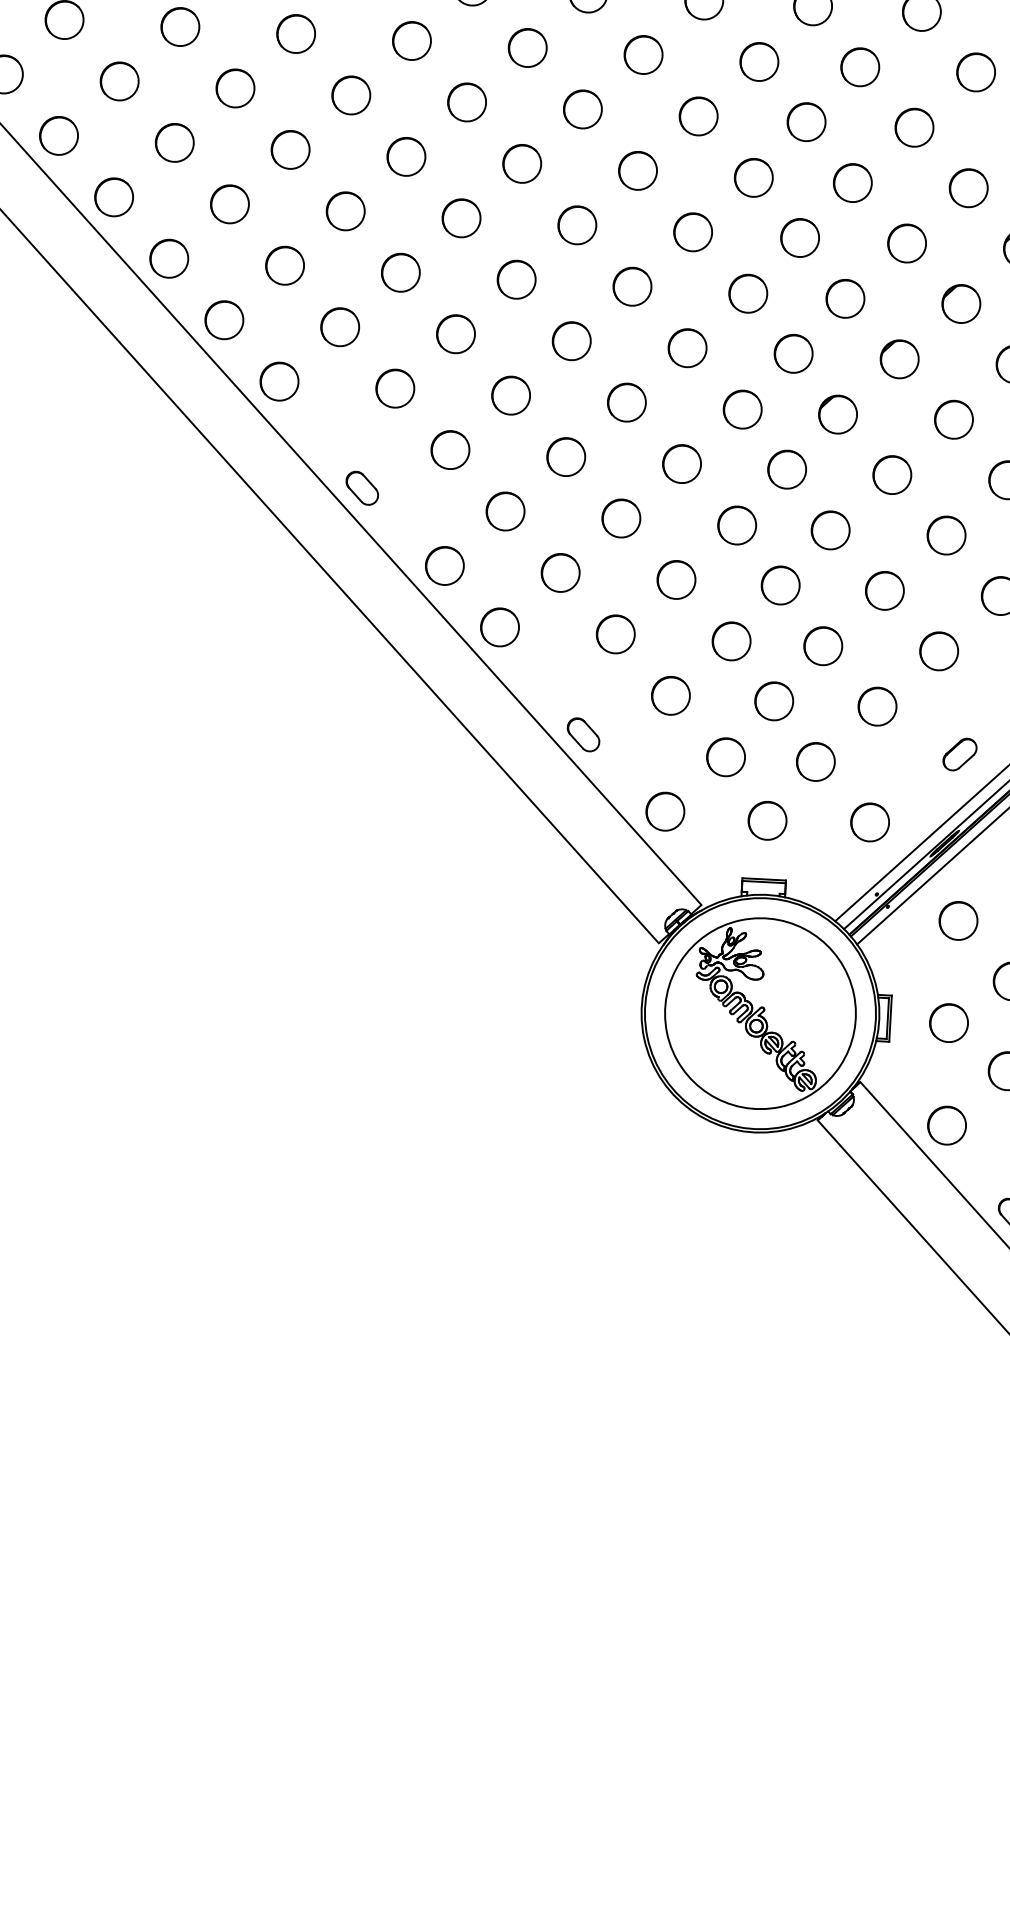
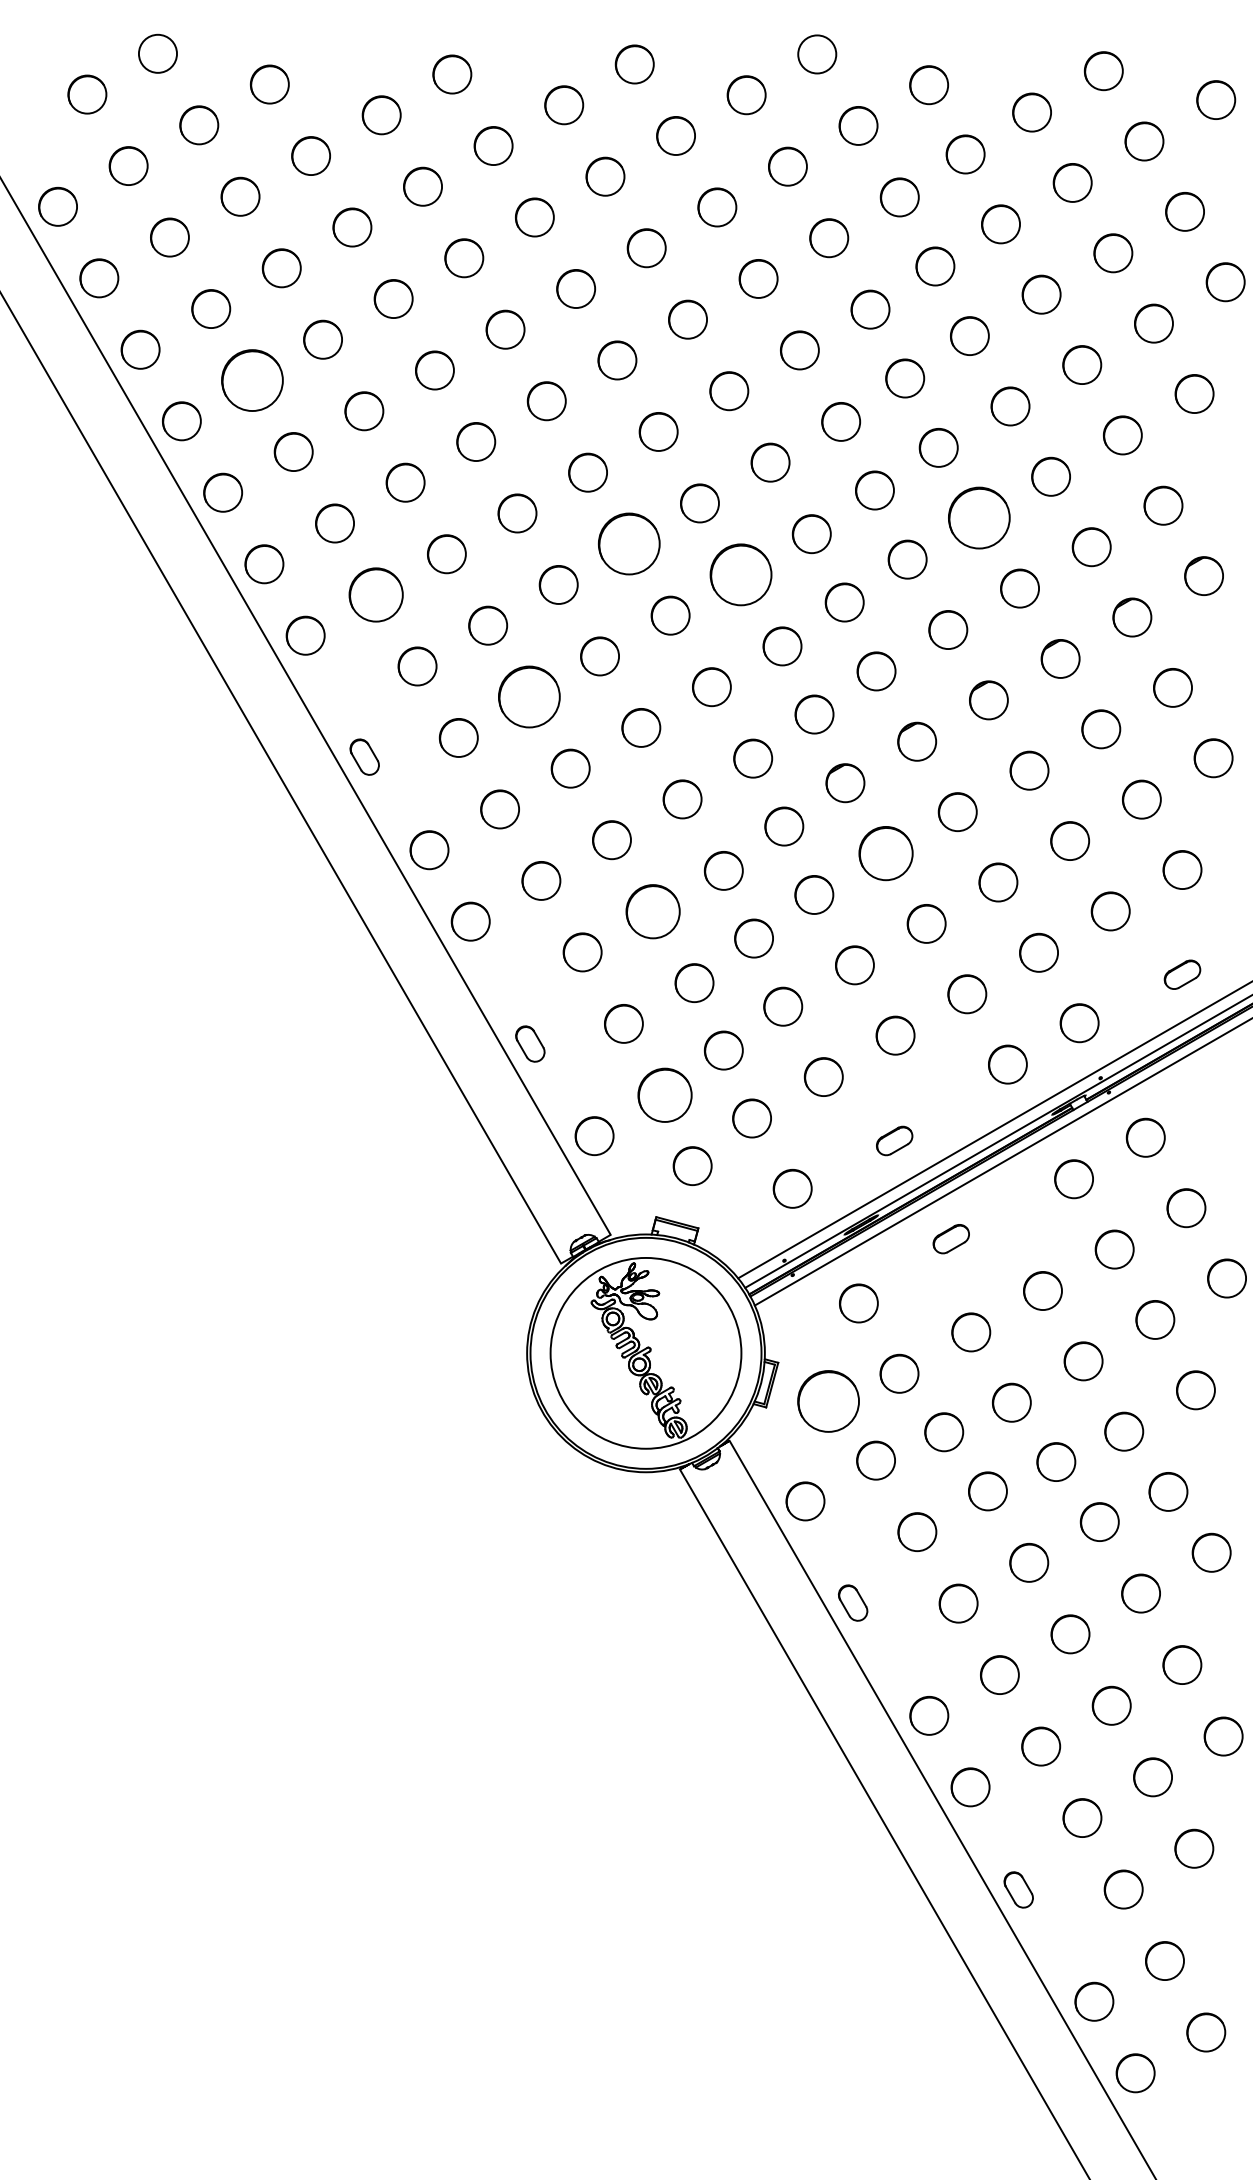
circle: (914, 127) -> (979, 518), size x1.6
circle: (174, 142) -> (252, 380), size x1.6
circle: (577, 225) -> (629, 544), size x1.6
circle: (693, 231) -> (741, 574), size x1.6
circle: (340, 326) -> (376, 594), size x1.4
circle: (511, 395) -> (529, 697), size x1.6
circle: (891, 475) -> (885, 853), size x1.4
circle: (676, 579) -> (653, 911), size x1.4
circle: (726, 757) -> (665, 1095), size x1.4
circle: (948, 1023) -> (828, 1401), size x1.6

